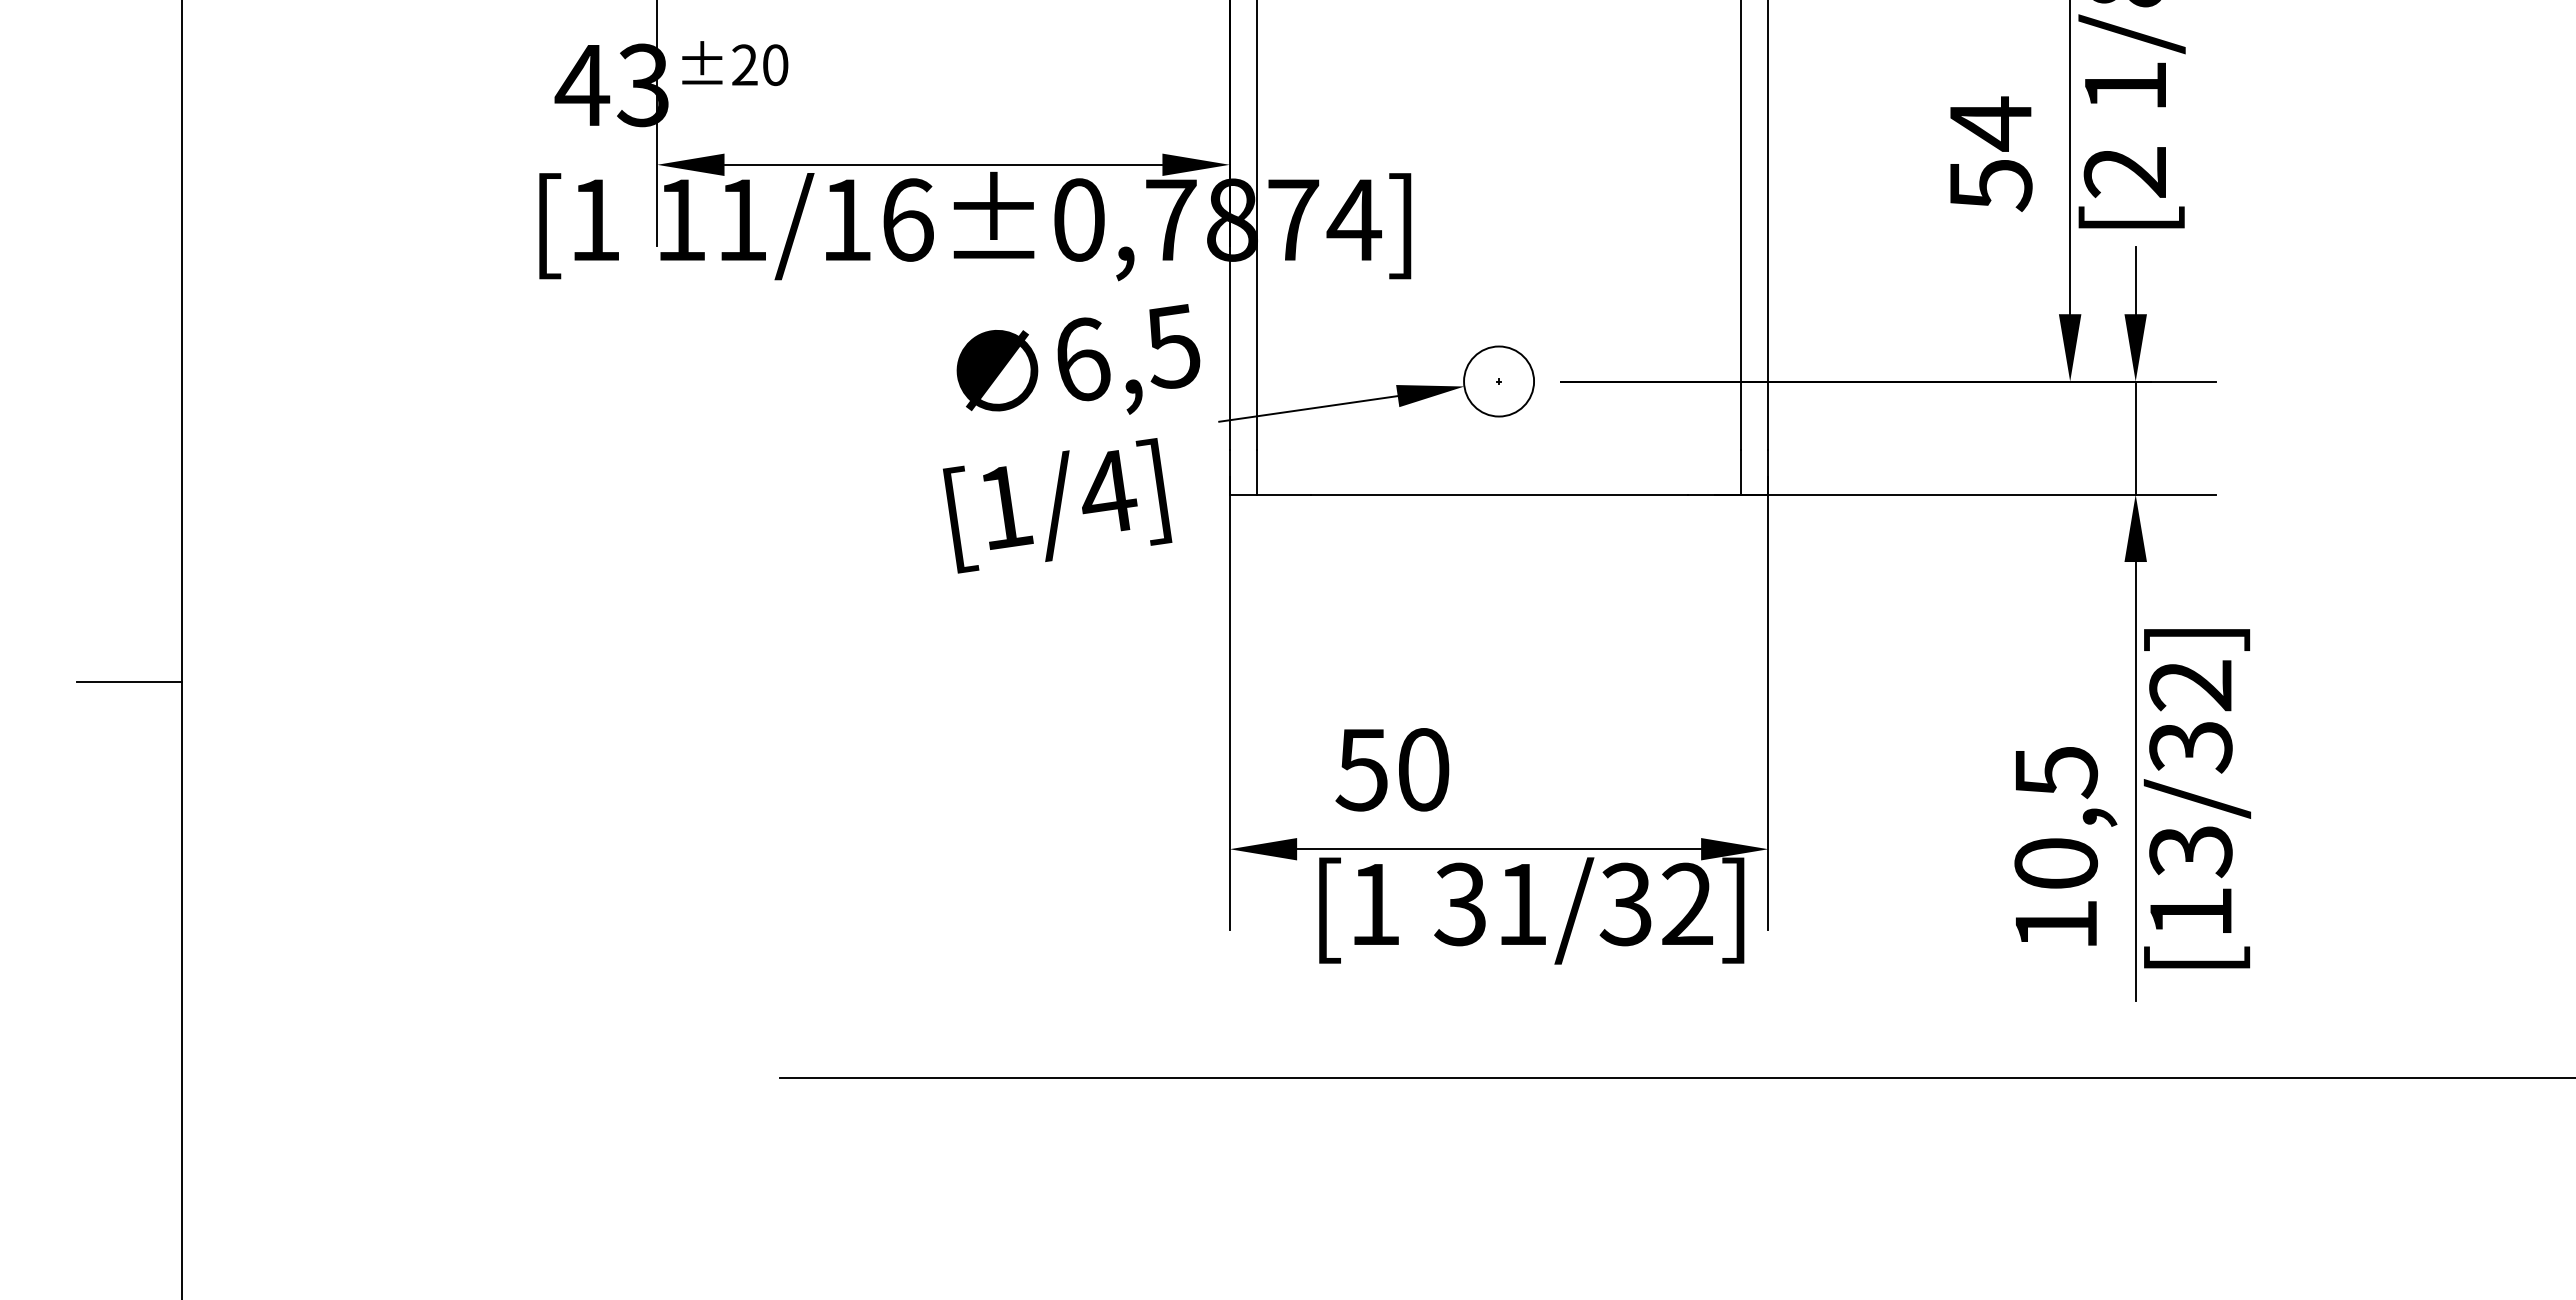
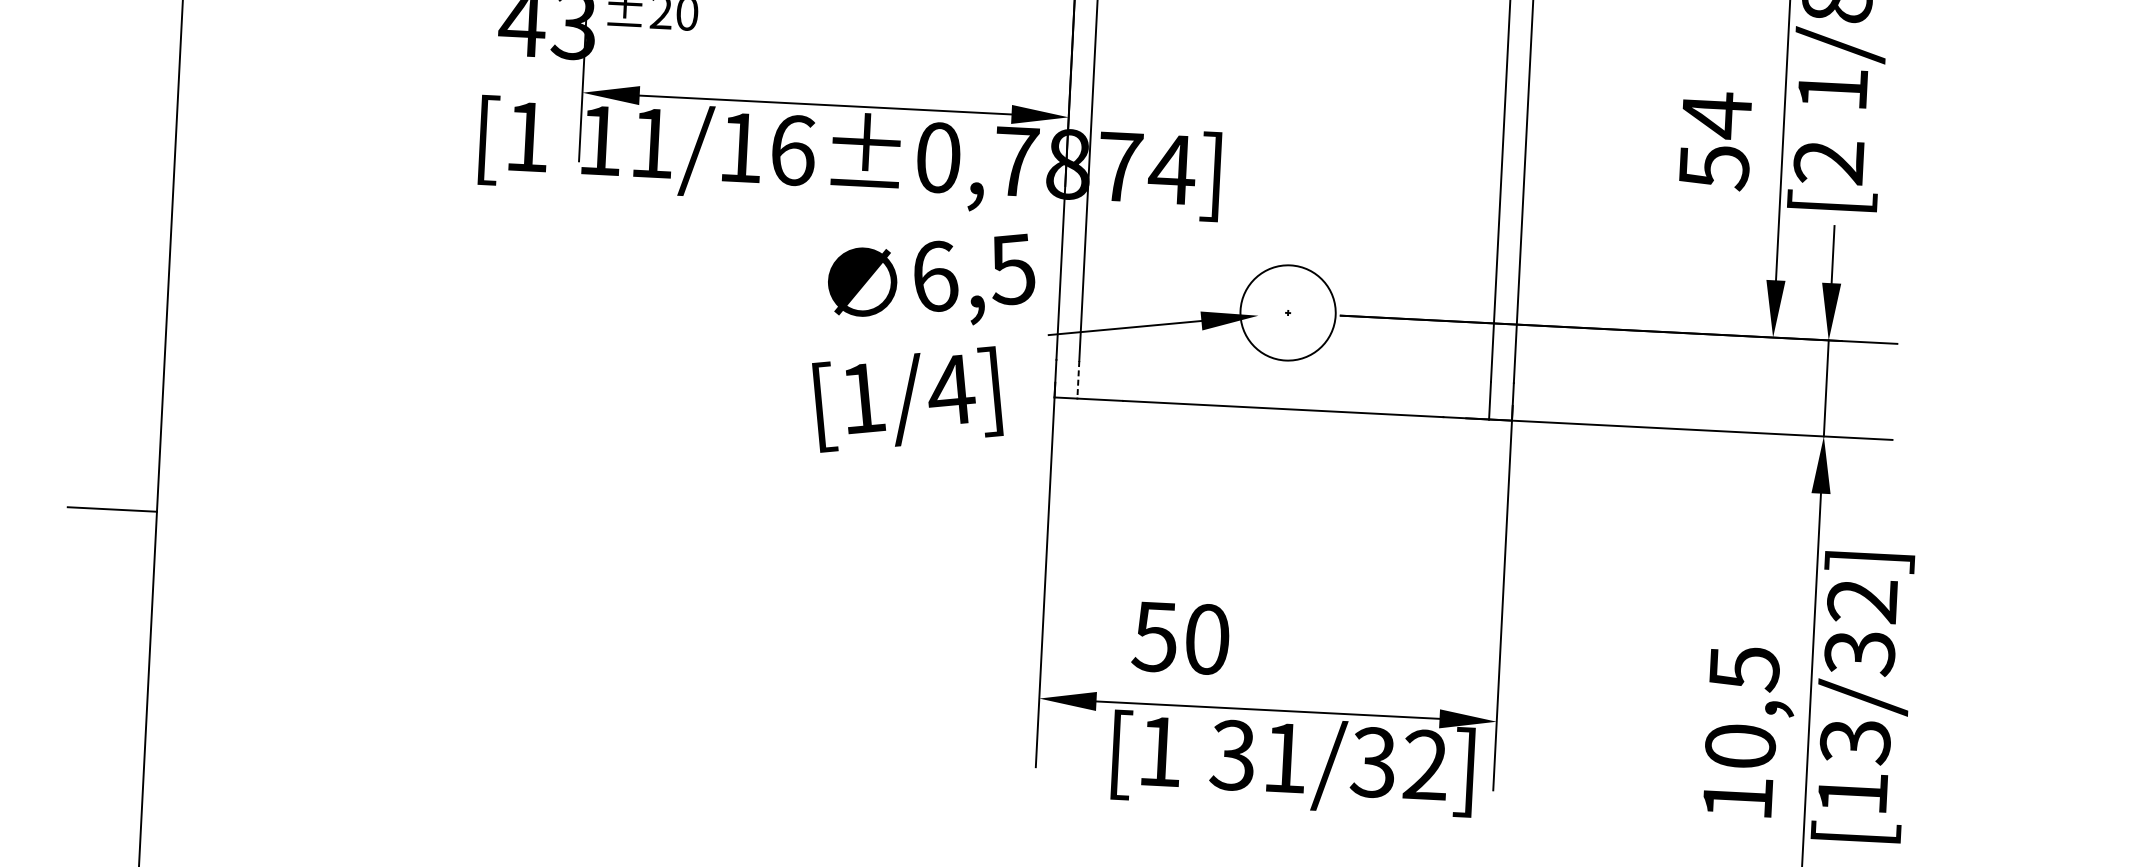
circle: (1499, 381) -> (1288, 312), size x1.6
line: (1256, 473) -> (1078, 380), solid -> dashed

